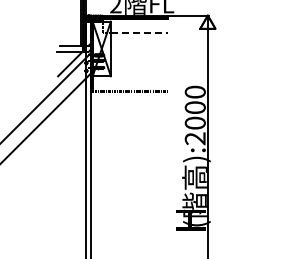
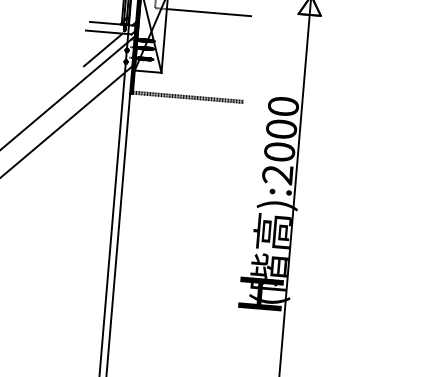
line: (139, 32) -> (208, 12), dashed -> solid

